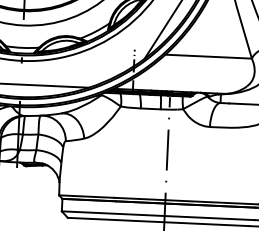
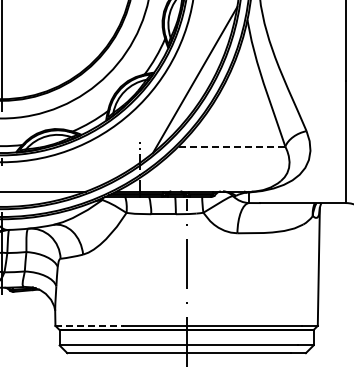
line: (209, 56) -> (232, 146), solid -> dashed
line: (87, 196) -> (90, 325), solid -> dashed

